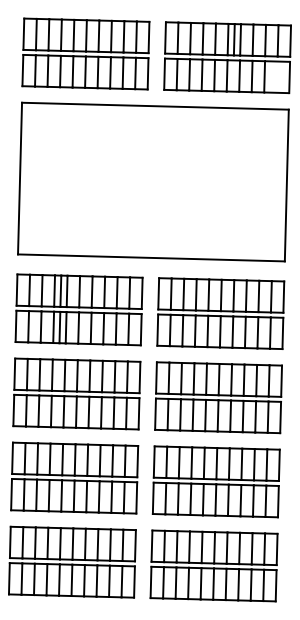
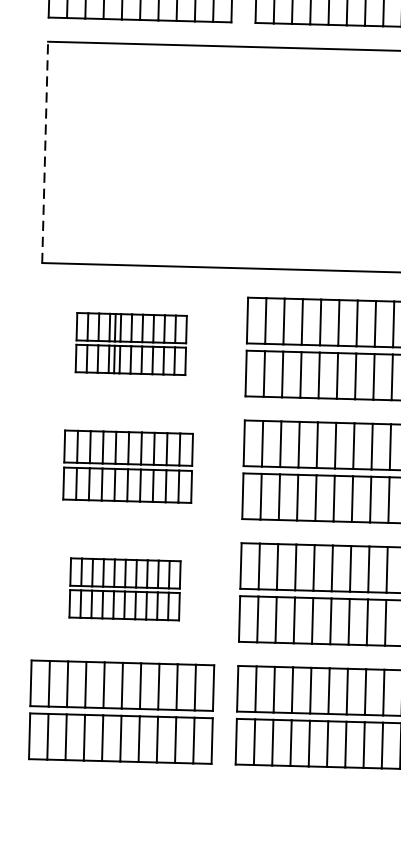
line: (20, 178) -> (45, 152), solid -> dashed
part: (78, 309) -> (130, 343), size x0.6
part: (76, 393) -> (127, 465), size x0.7
part: (74, 477) -> (124, 588), size x0.6

